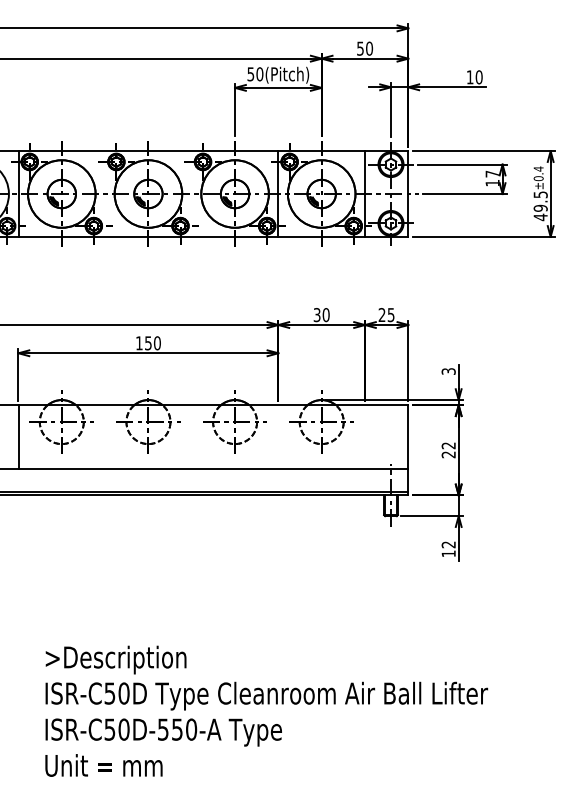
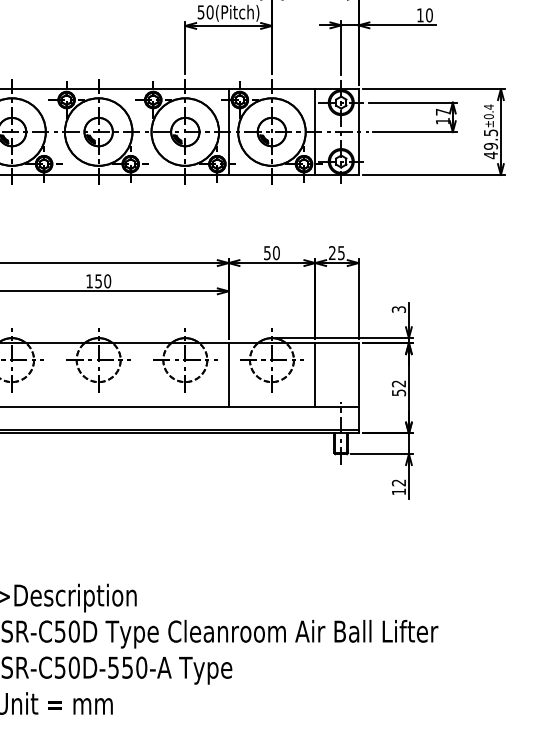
text: (317, 314) -> (267, 252), 30 -> 50
line: (278, 437) -> (228, 375), added
line: (365, 437) -> (315, 375), added
text: (448, 454) -> (398, 392), 22 -> 52

